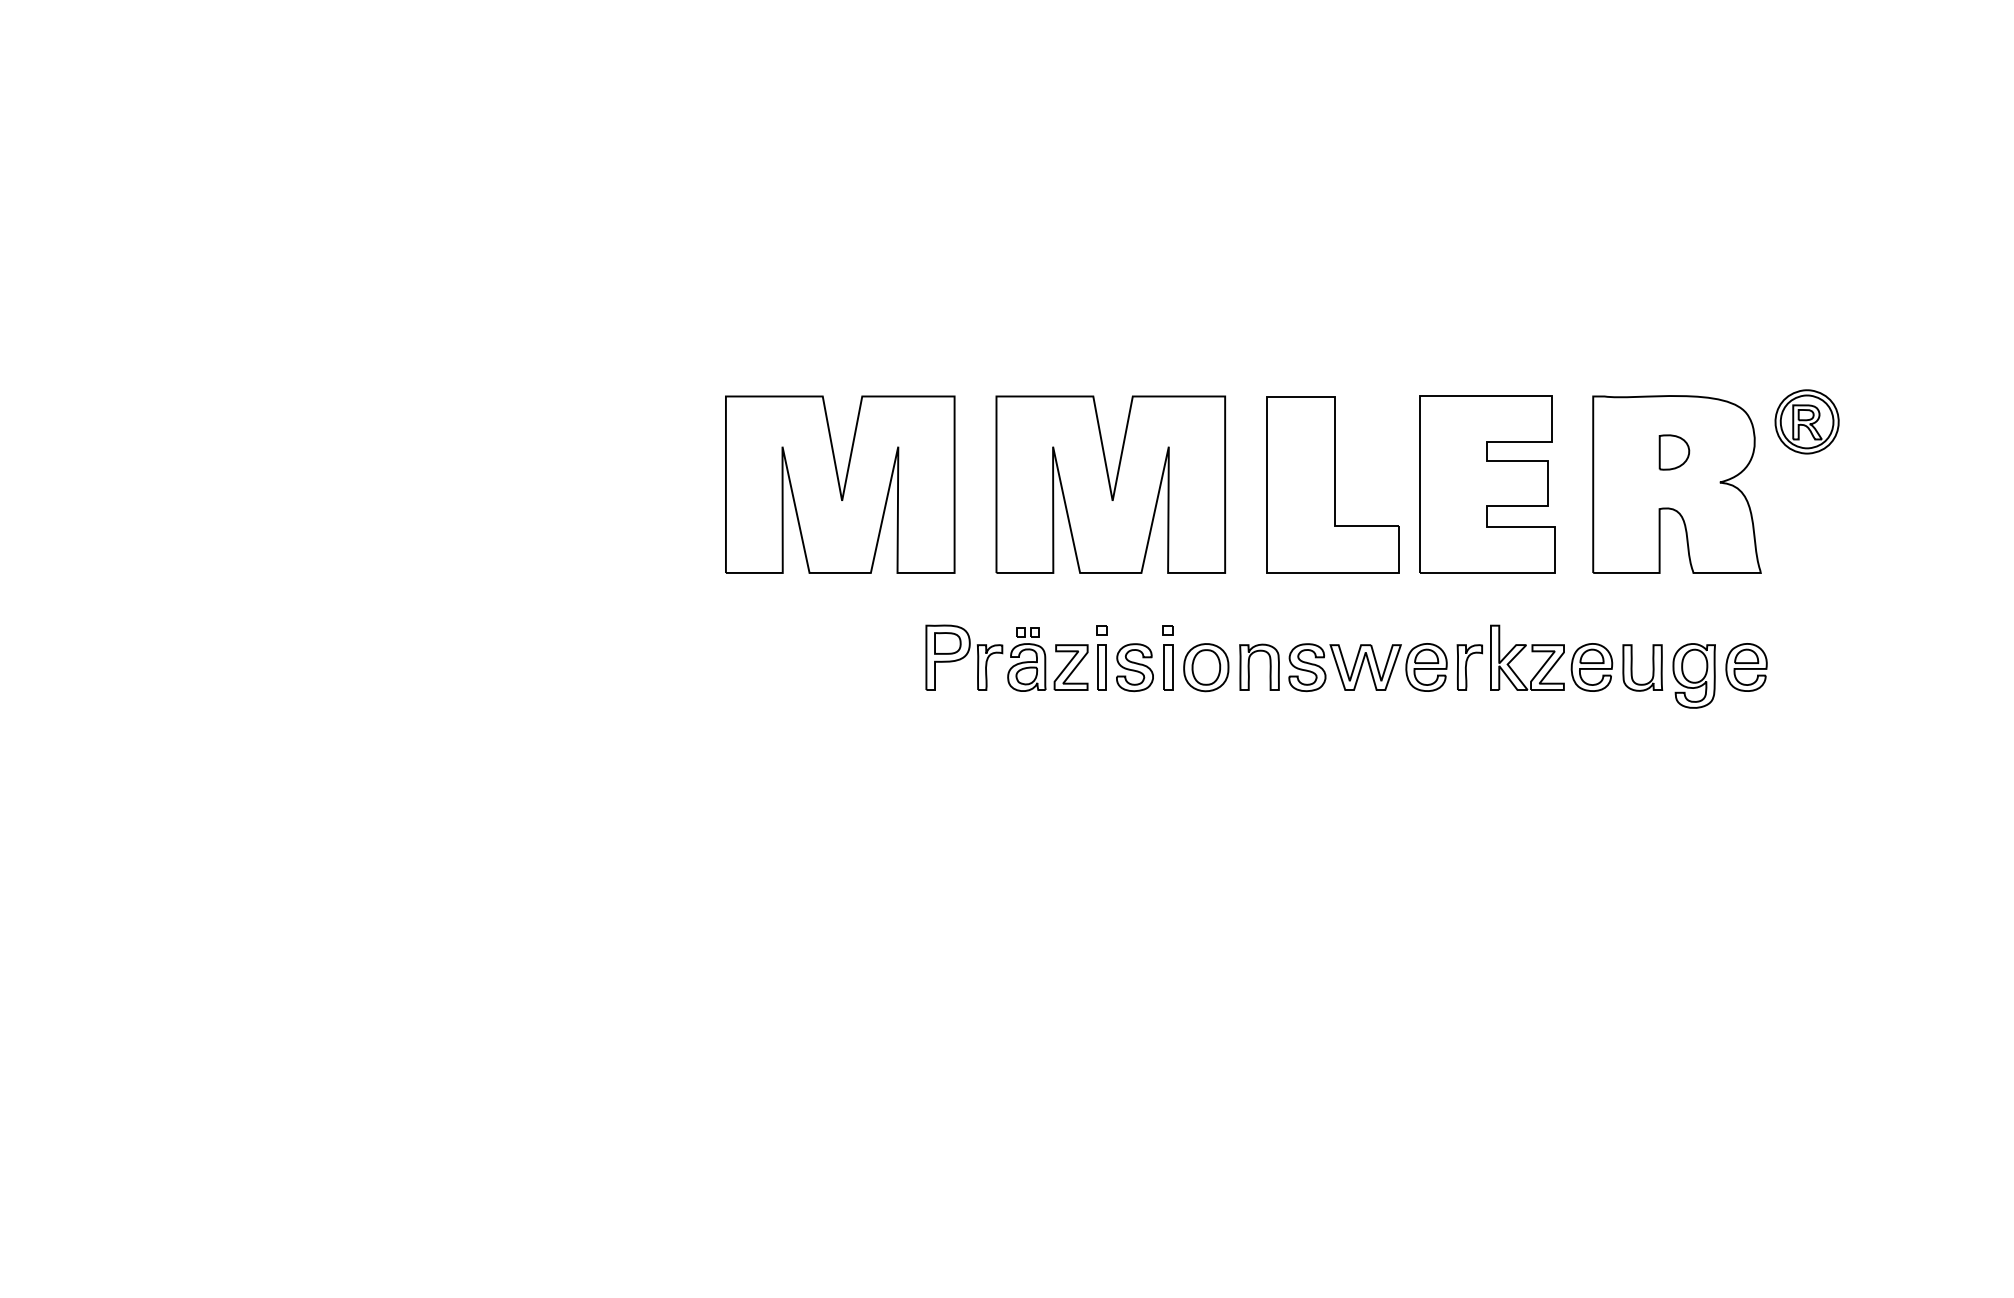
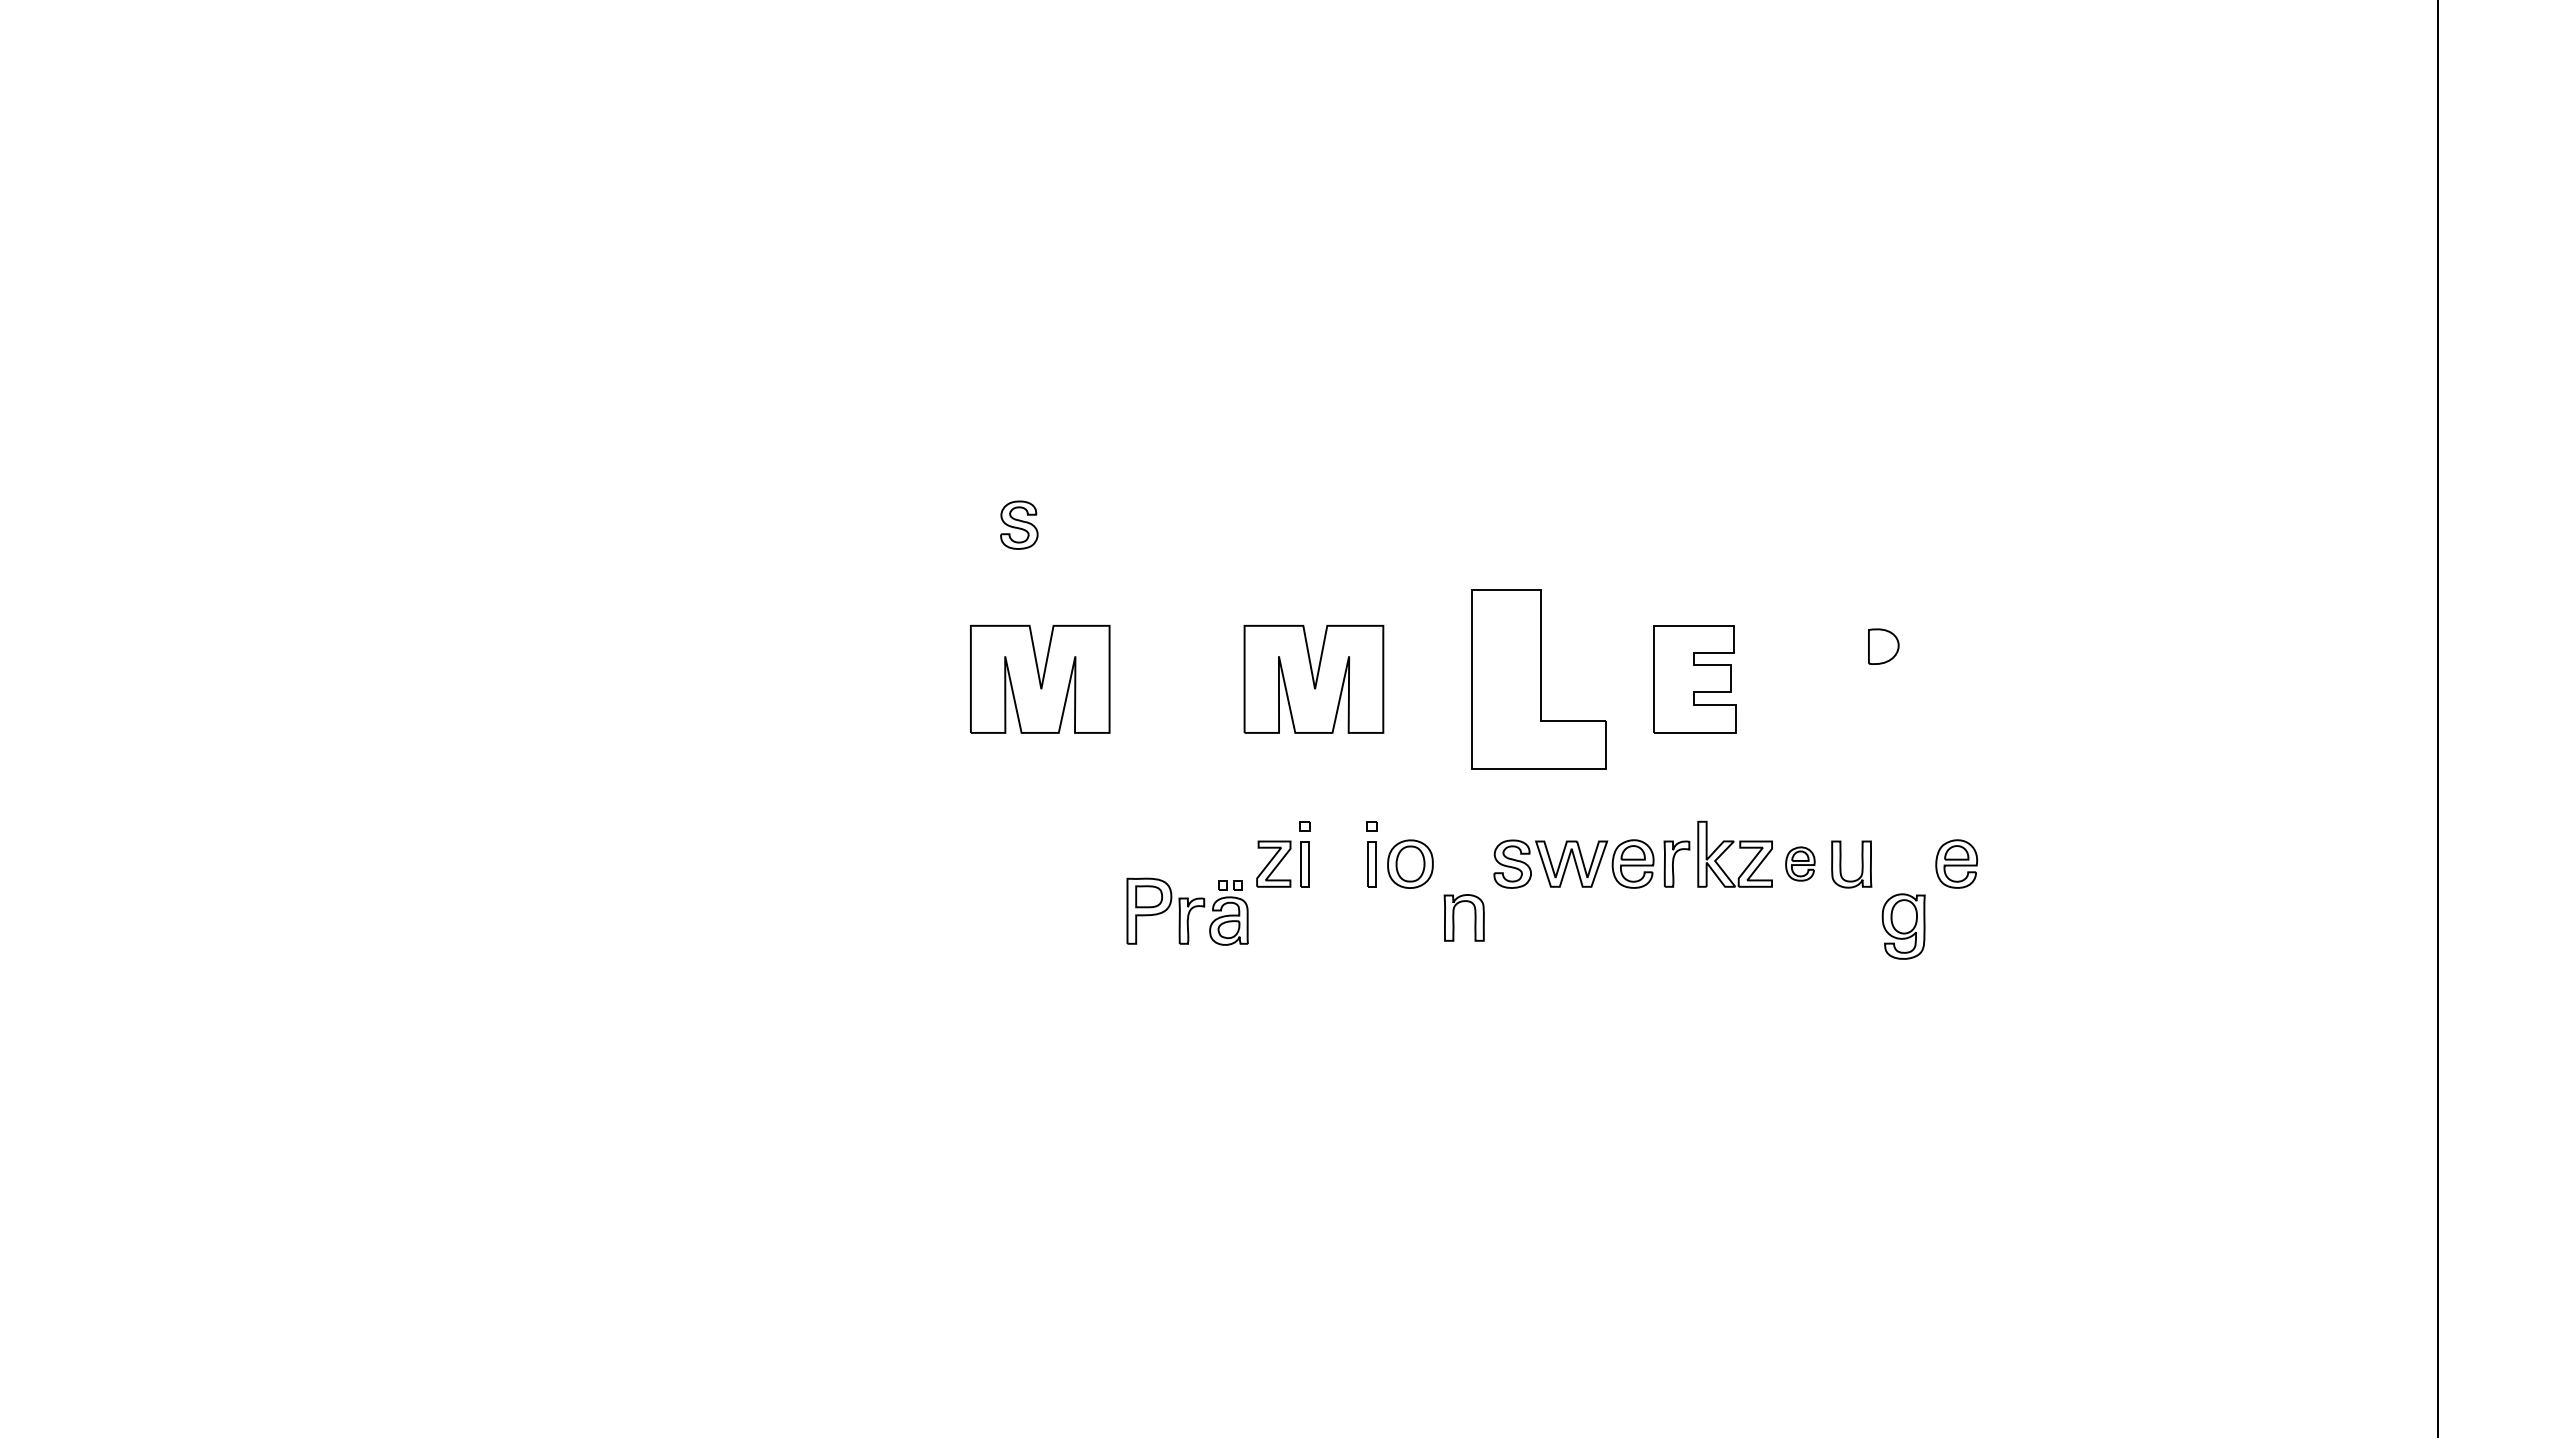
part: (1806, 421) -> (2017, 615), removed
part: (1676, 483) -> (1885, 678), removed
part: (839, 484) -> (1039, 679), size x0.6
part: (1110, 484) -> (1313, 679), size x0.6
part: (1487, 484) -> (1694, 679), size x0.6
part: (985, 658) -> (1187, 911), moved
part: (1135, 666) -> (1019, 524), moved
part: (1249, 666) -> (1454, 917), moved
part: (1592, 666) -> (1800, 863), size x0.7
part: (1693, 675) -> (1903, 926), moved

